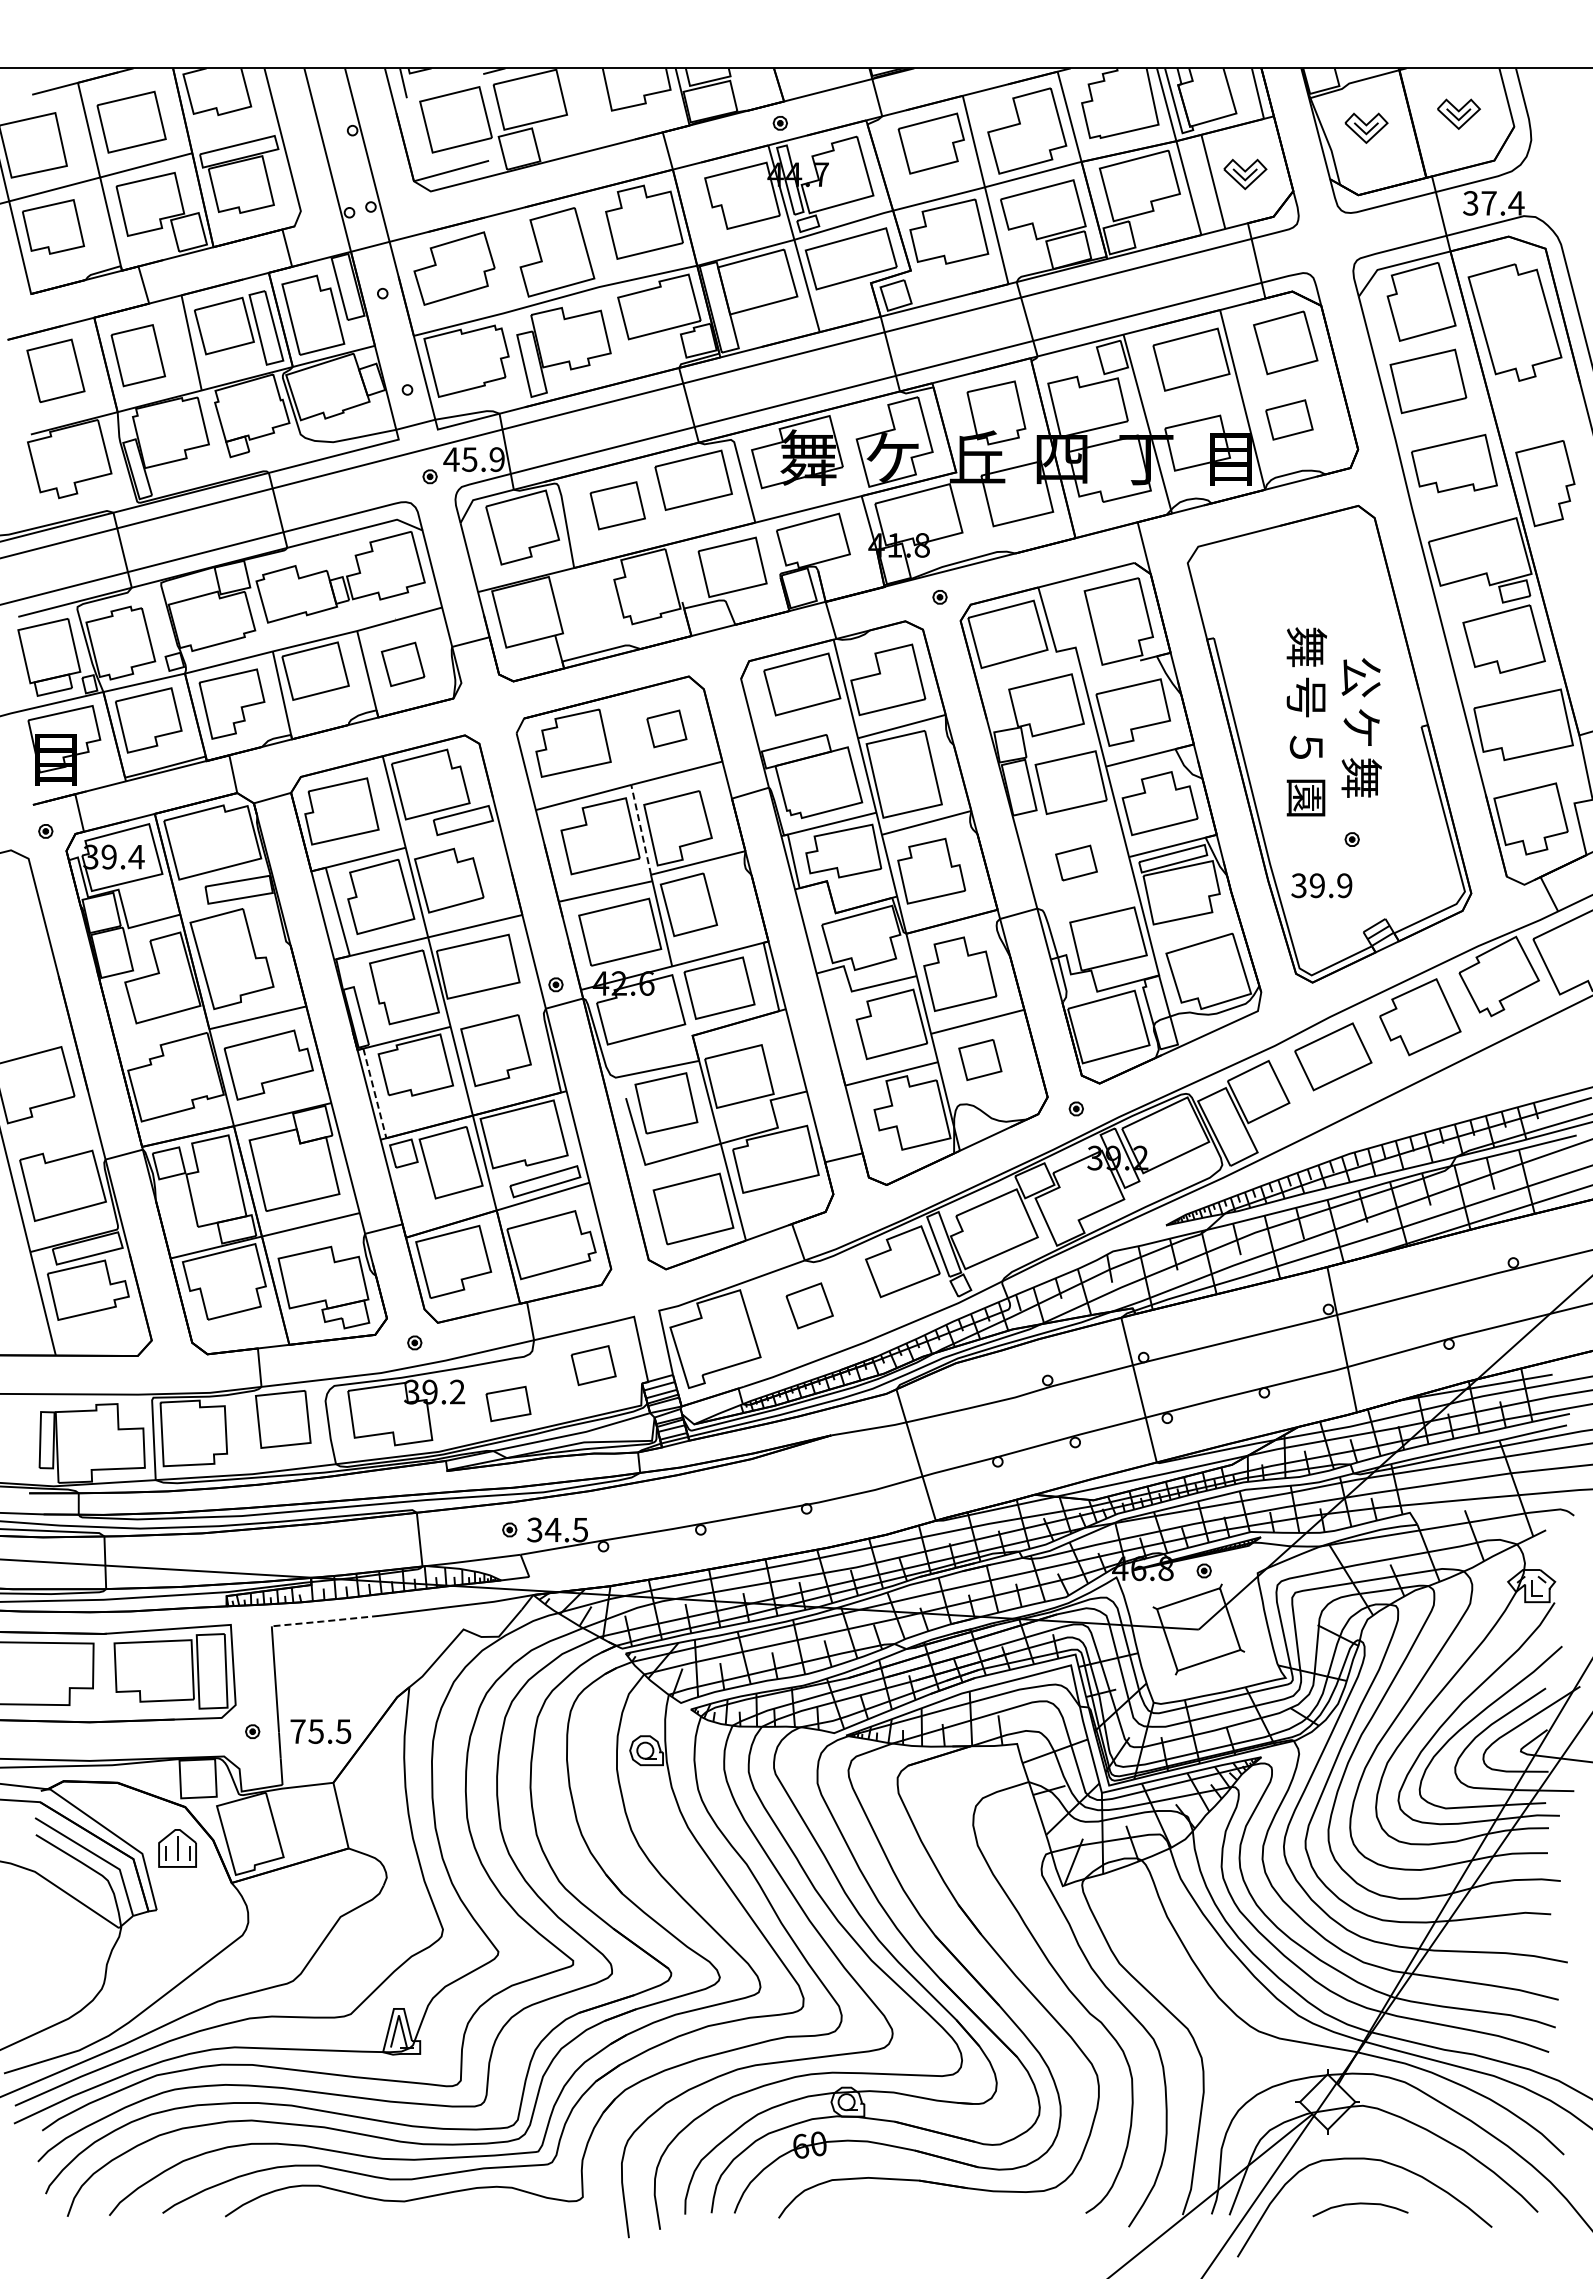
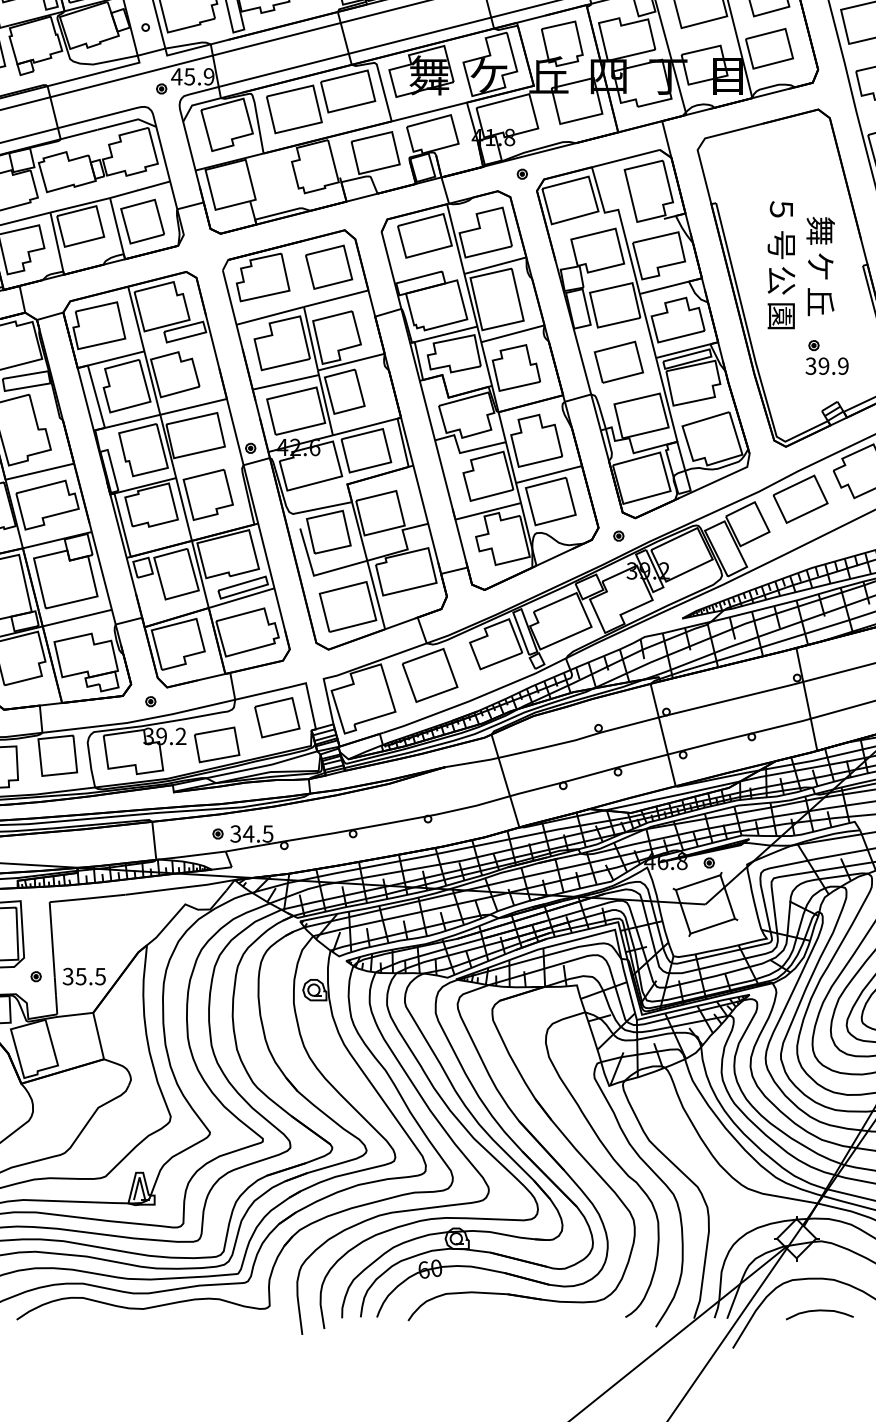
part: (1289, 419) -> (769, 48), size x1.43
part: (617, 505) -> (294, 109), size x1.43
text: (1306, 647) -> (781, 209), 舞 -> ５
part: (402, 664) -> (142, 221), size x1.43
text: (1361, 677) -> (820, 230), 公 -> 舞
part: (666, 728) -> (328, 267), size x1.67
text: (1305, 747) -> (780, 280), ５ -> 公
text: (1361, 777) -> (820, 301), 舞 -> 丘
line: (641, 829) -> (311, 338), dashed -> solid
part: (1076, 862) -> (618, 361), size x1.67
text: (1321, 885) -> (826, 366), moved
part: (980, 1059) -> (551, 501), size x1.67
line: (375, 1093) -> (123, 525), dashed -> solid
part: (809, 1305) -> (430, 675), size x1.67
part: (593, 1365) -> (277, 717), size x1.43
part: (508, 1403) -> (217, 744), size x1.43
line: (324, 1621) -> (86, 898), dashed -> solid
text: (297, 1731) -> (67, 976), 75.5 -> 35.5

